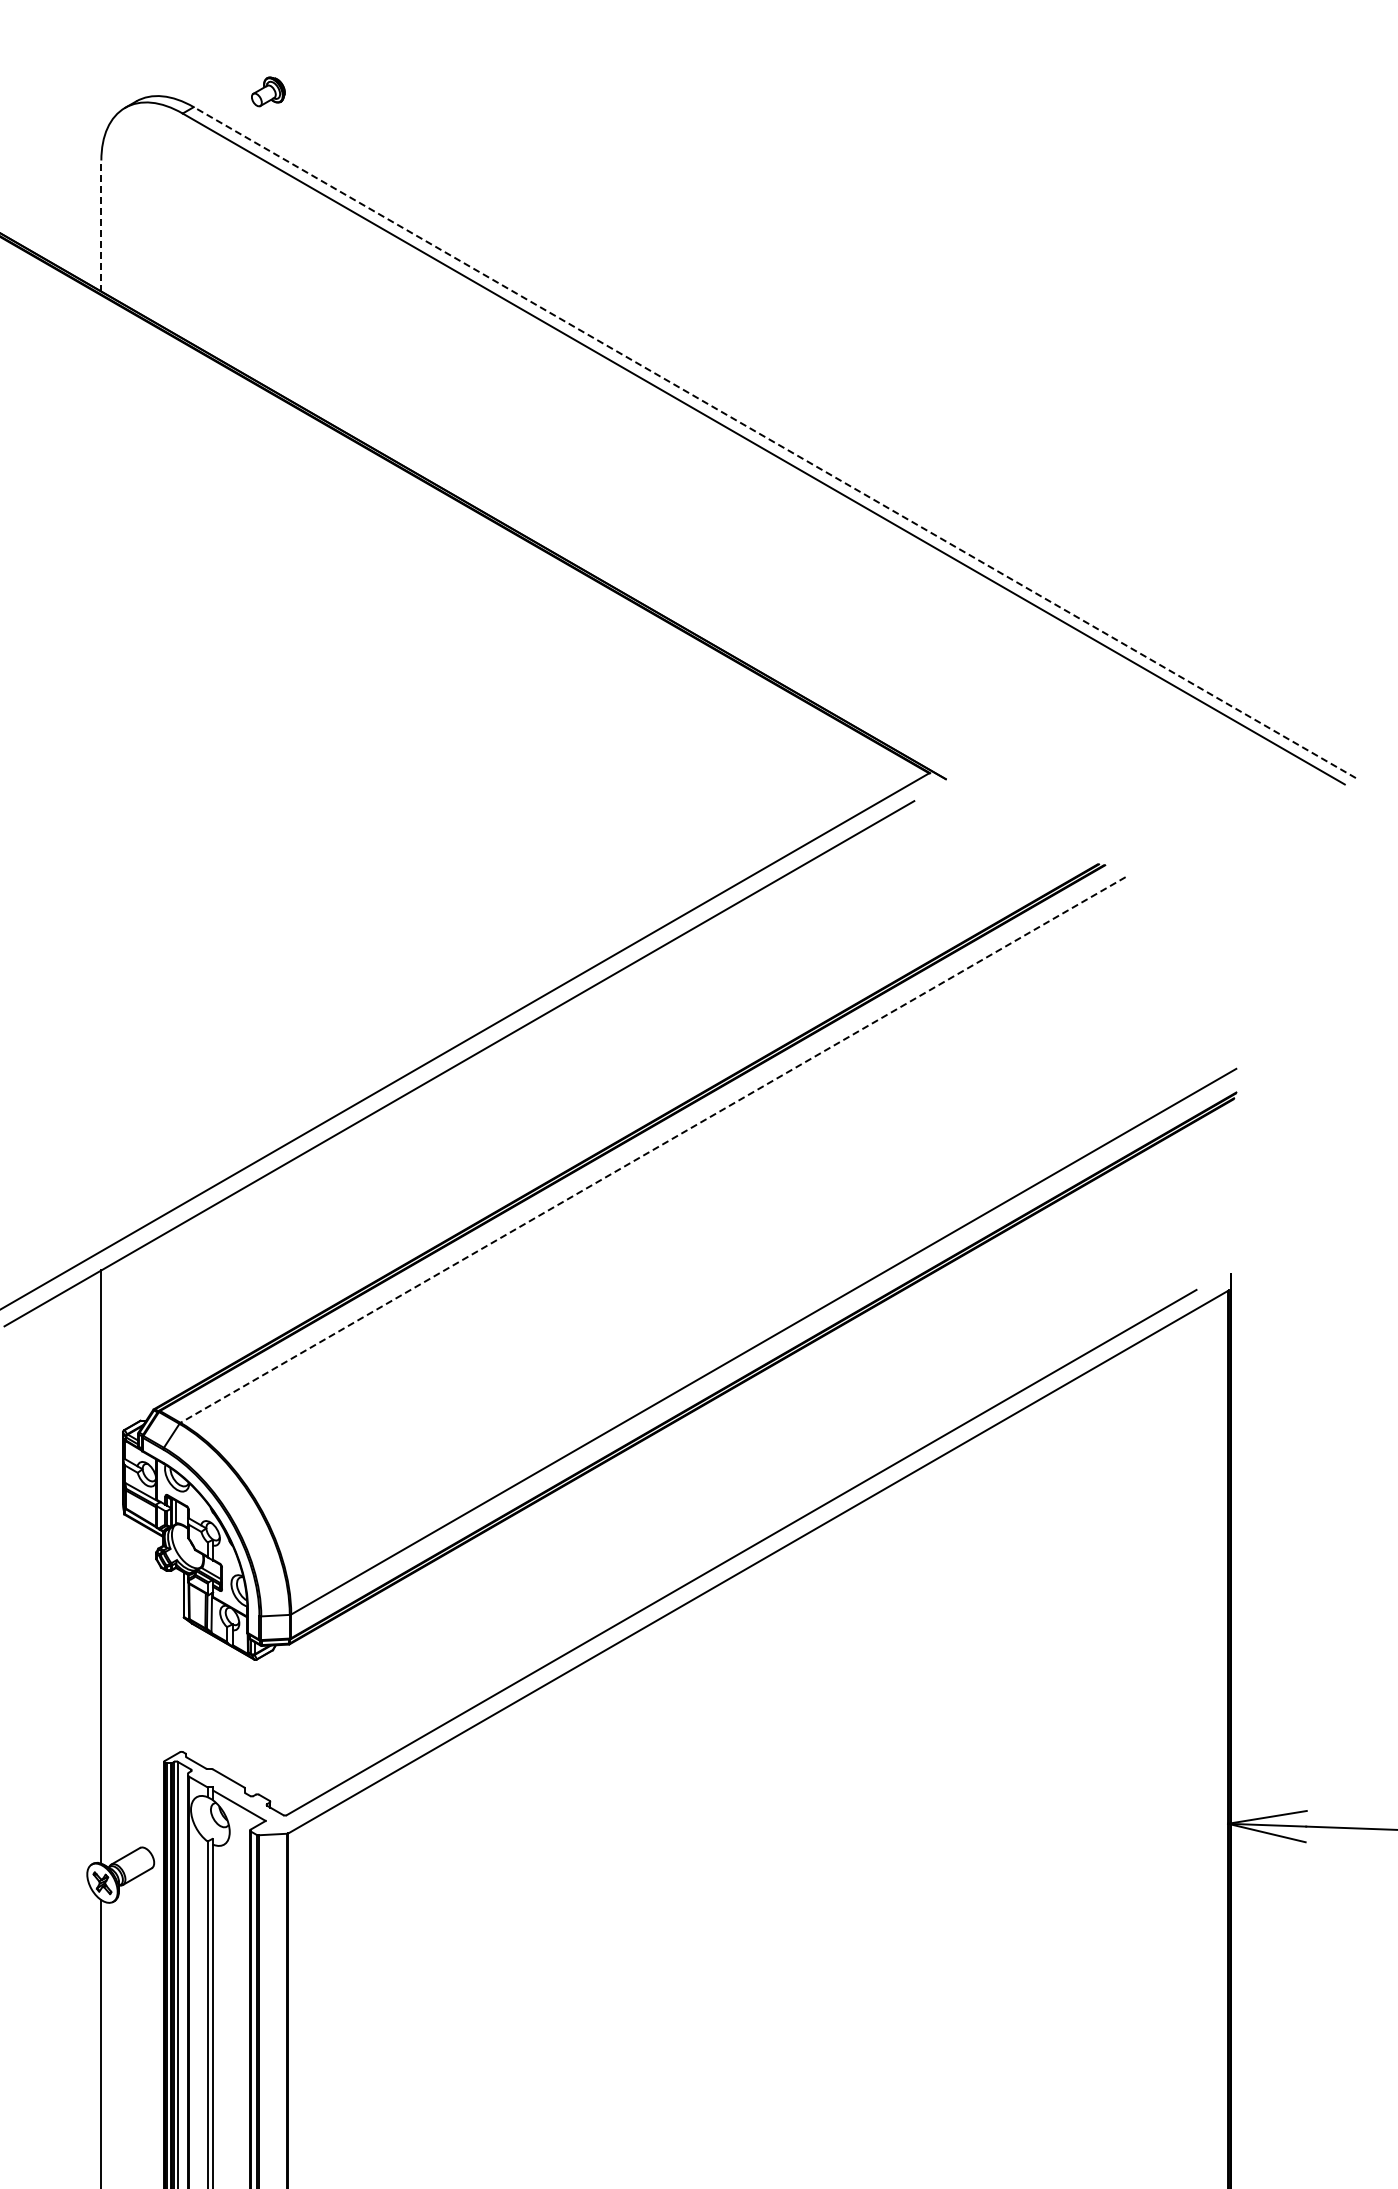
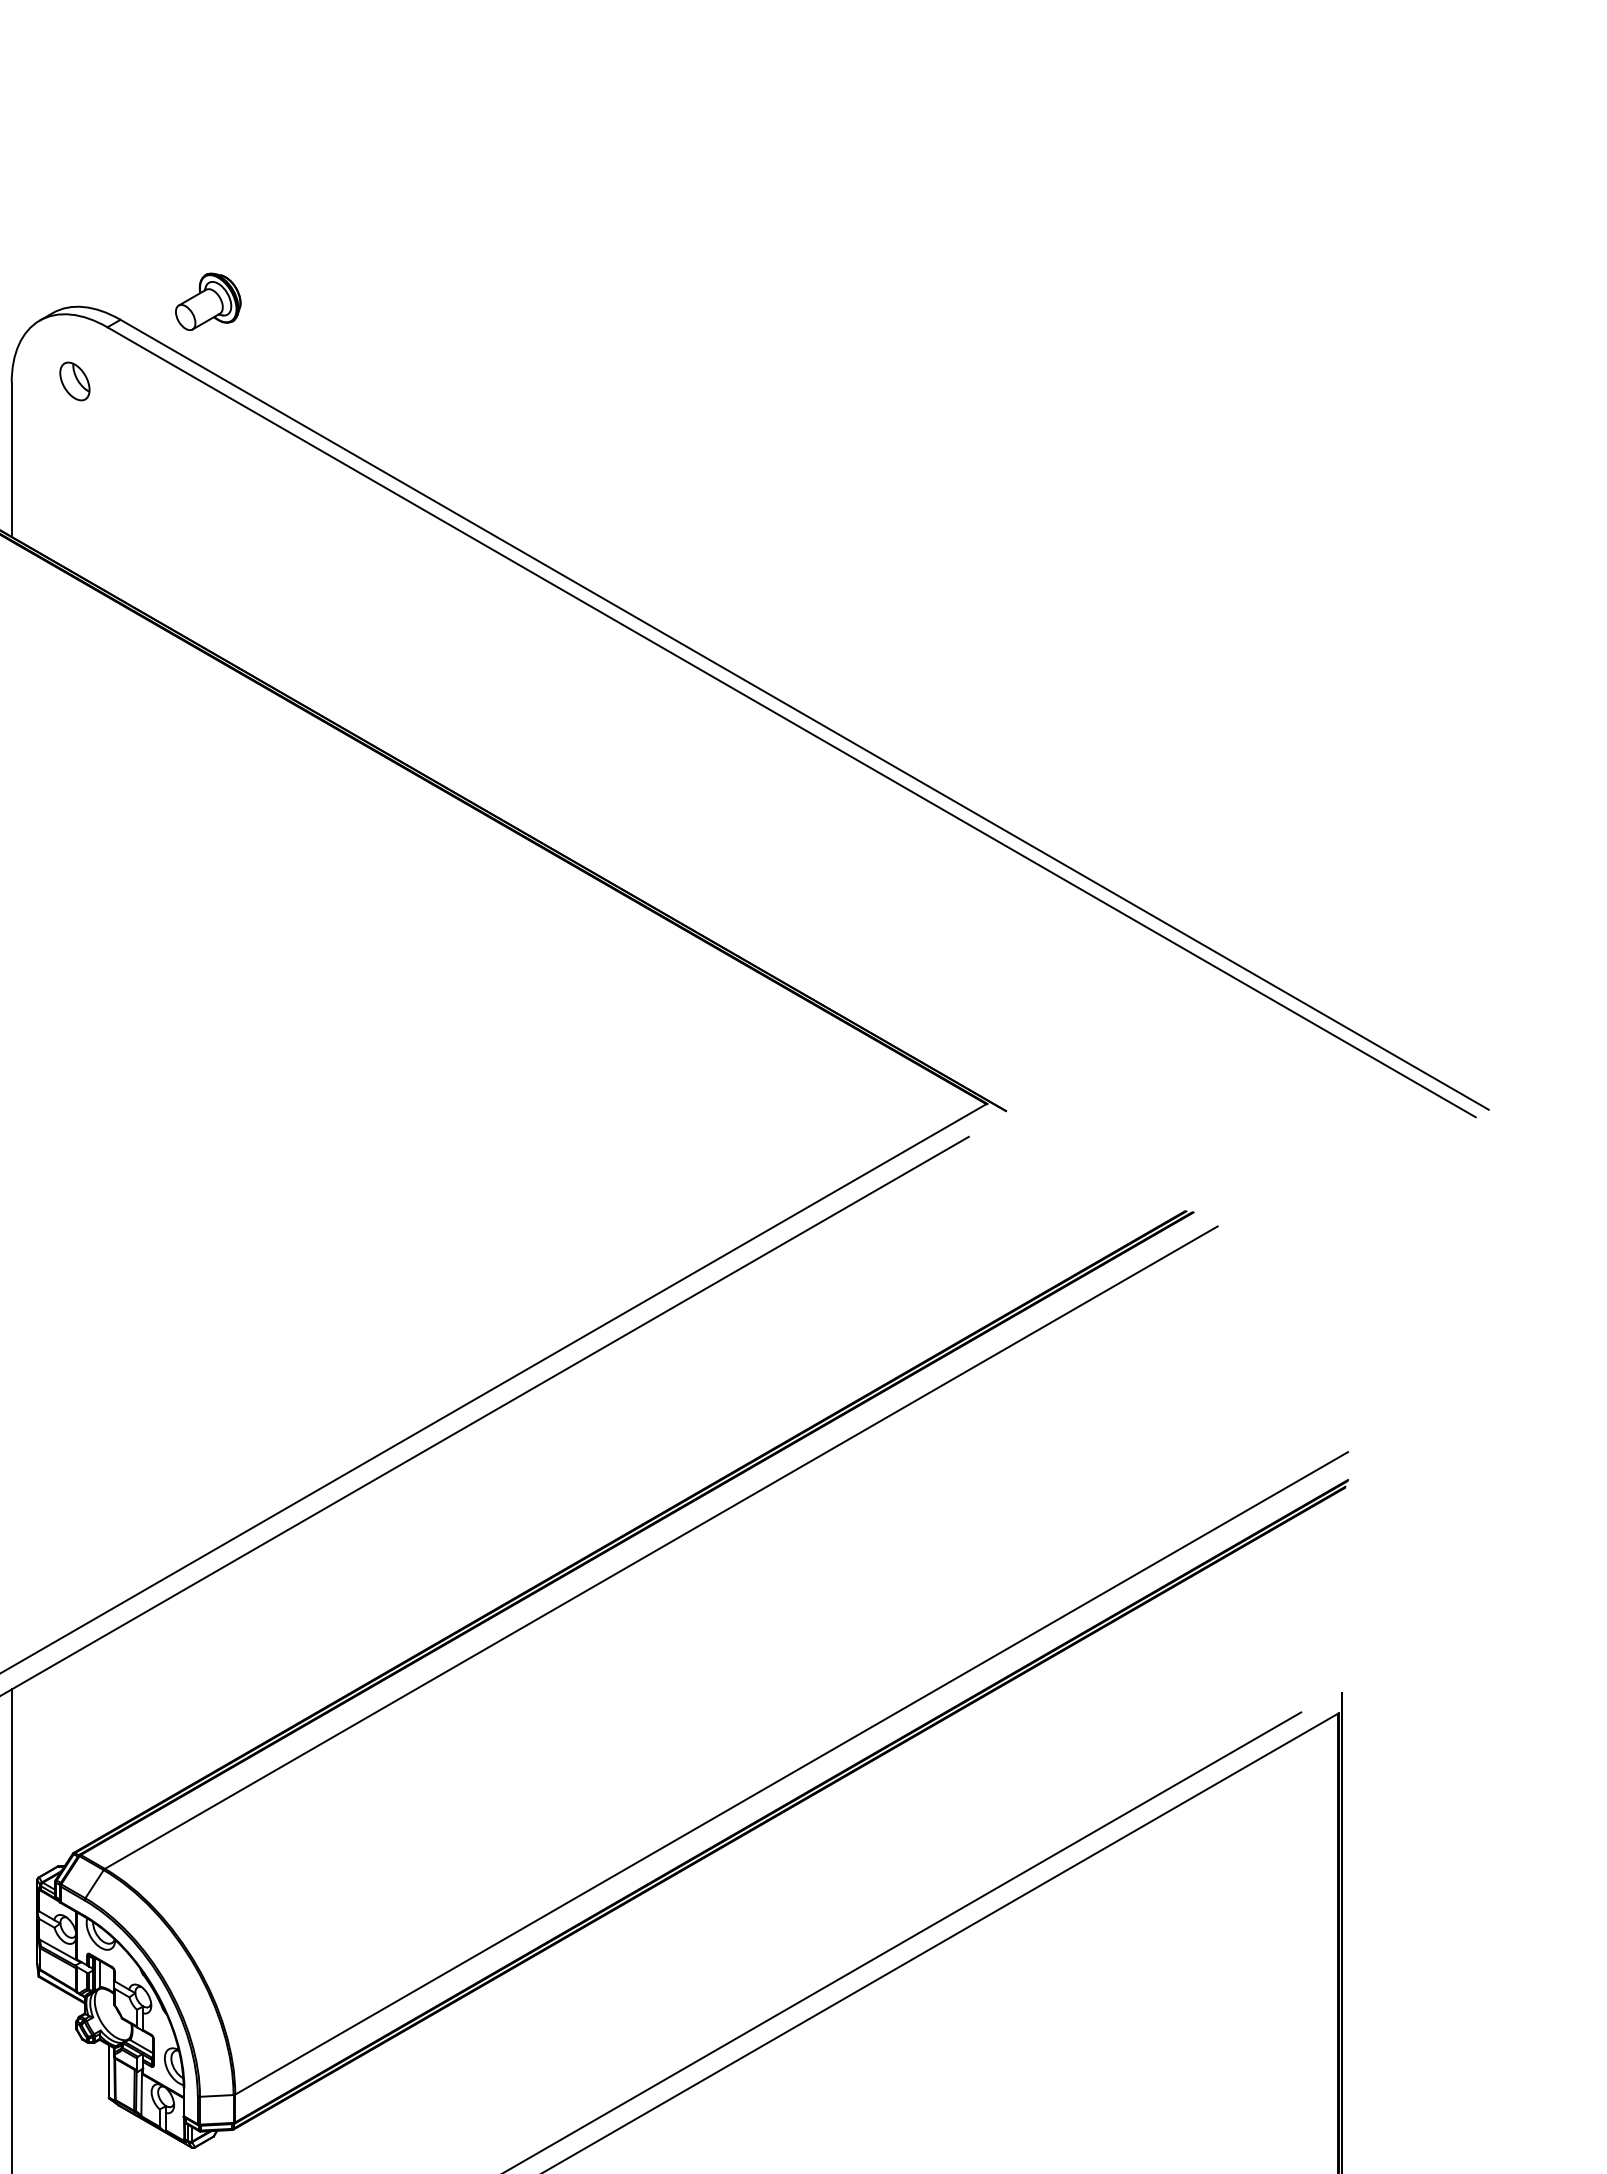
part: (268, 91) -> (208, 301), size x1.67
part: (154, 159) -> (74, 381), added
line: (101, 226) -> (11, 460), dashed -> solid
line: (774, 442) -> (804, 714), dashed -> solid
line: (653, 1150) -> (661, 1548), dashed -> solid

